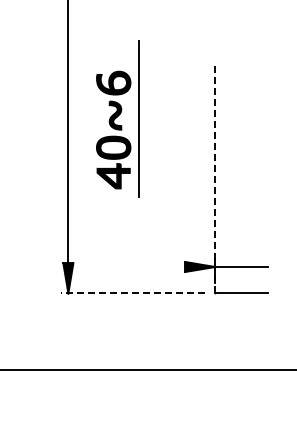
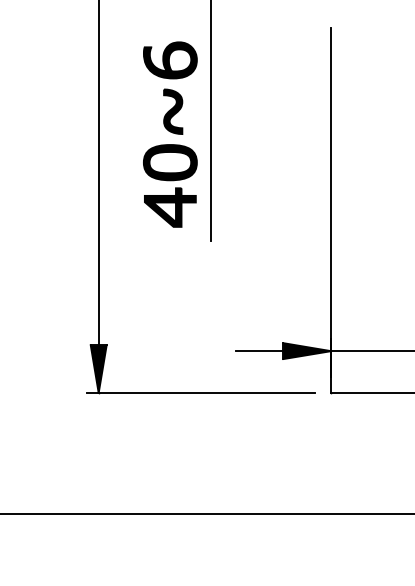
line: (215, 177) -> (331, 209), dashed -> solid
line: (170, 267) -> (260, 351), added
line: (132, 293) -> (200, 393), dashed -> solid

